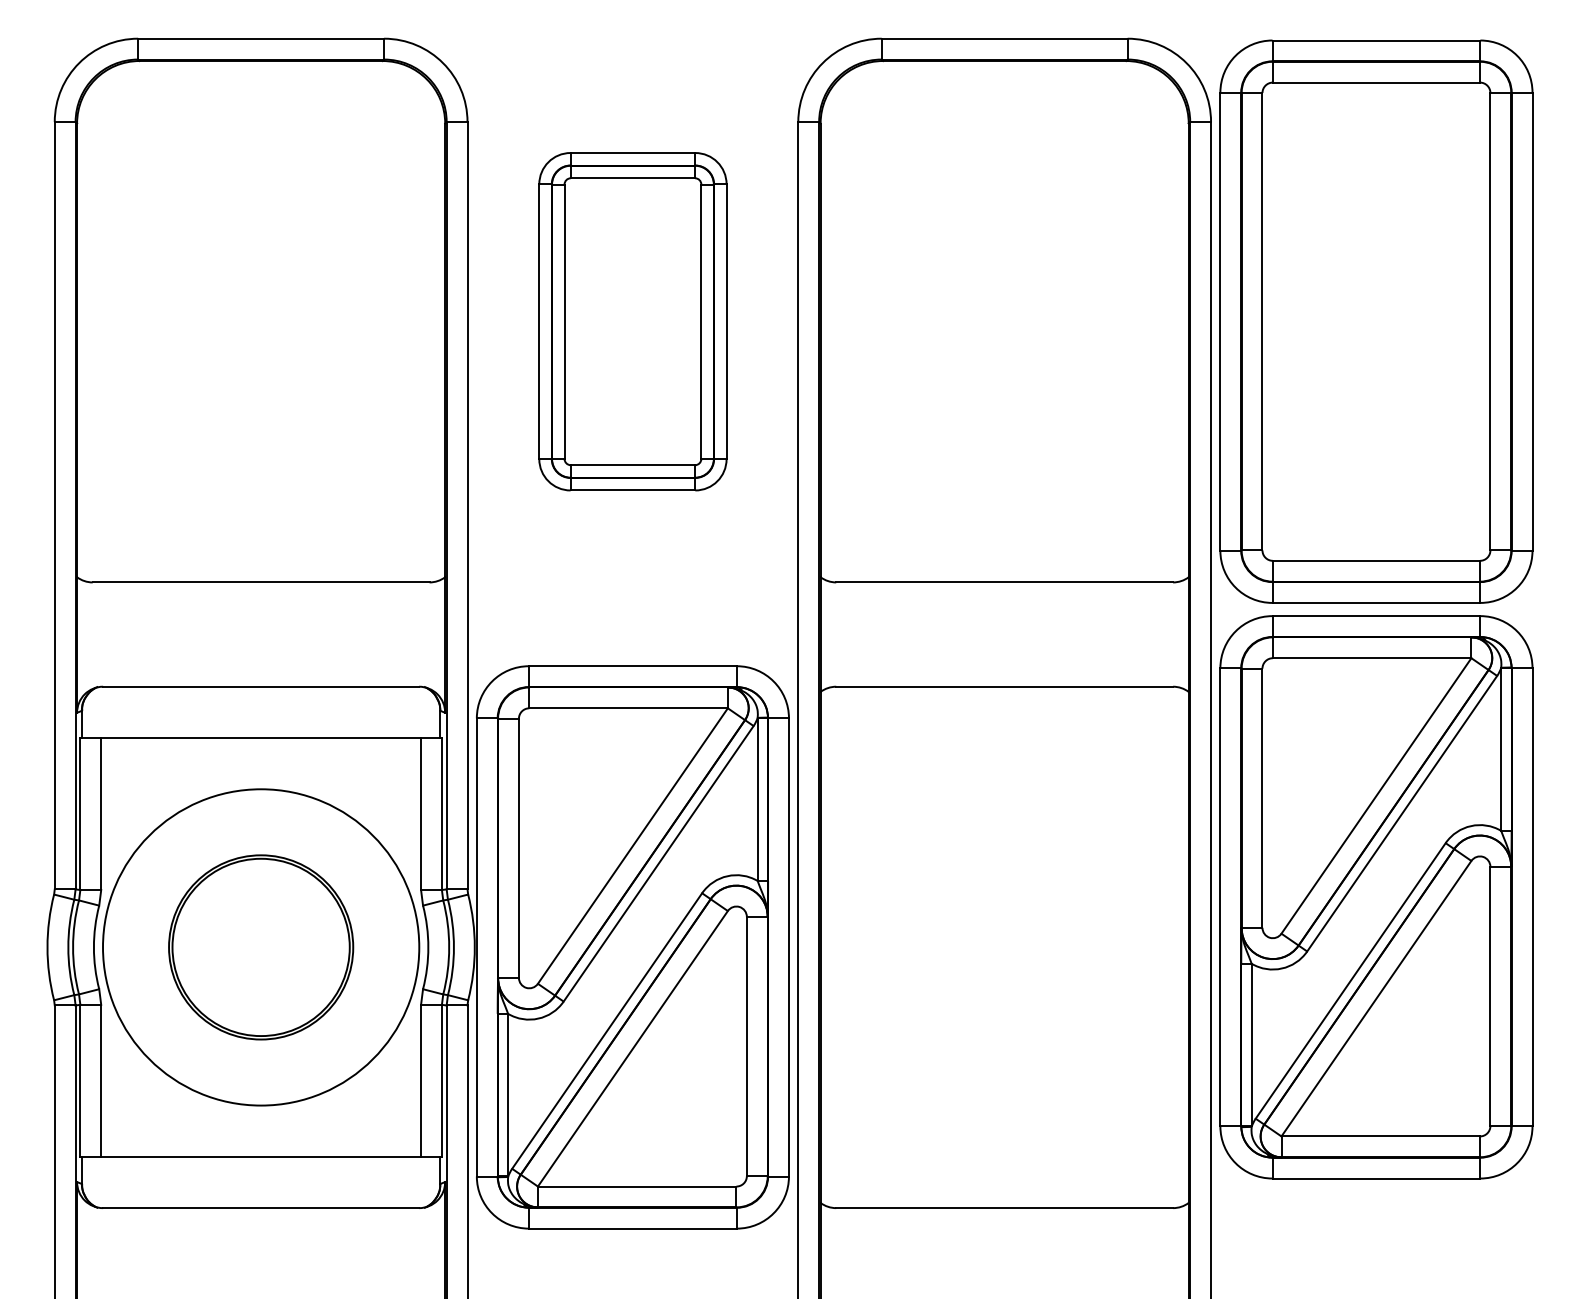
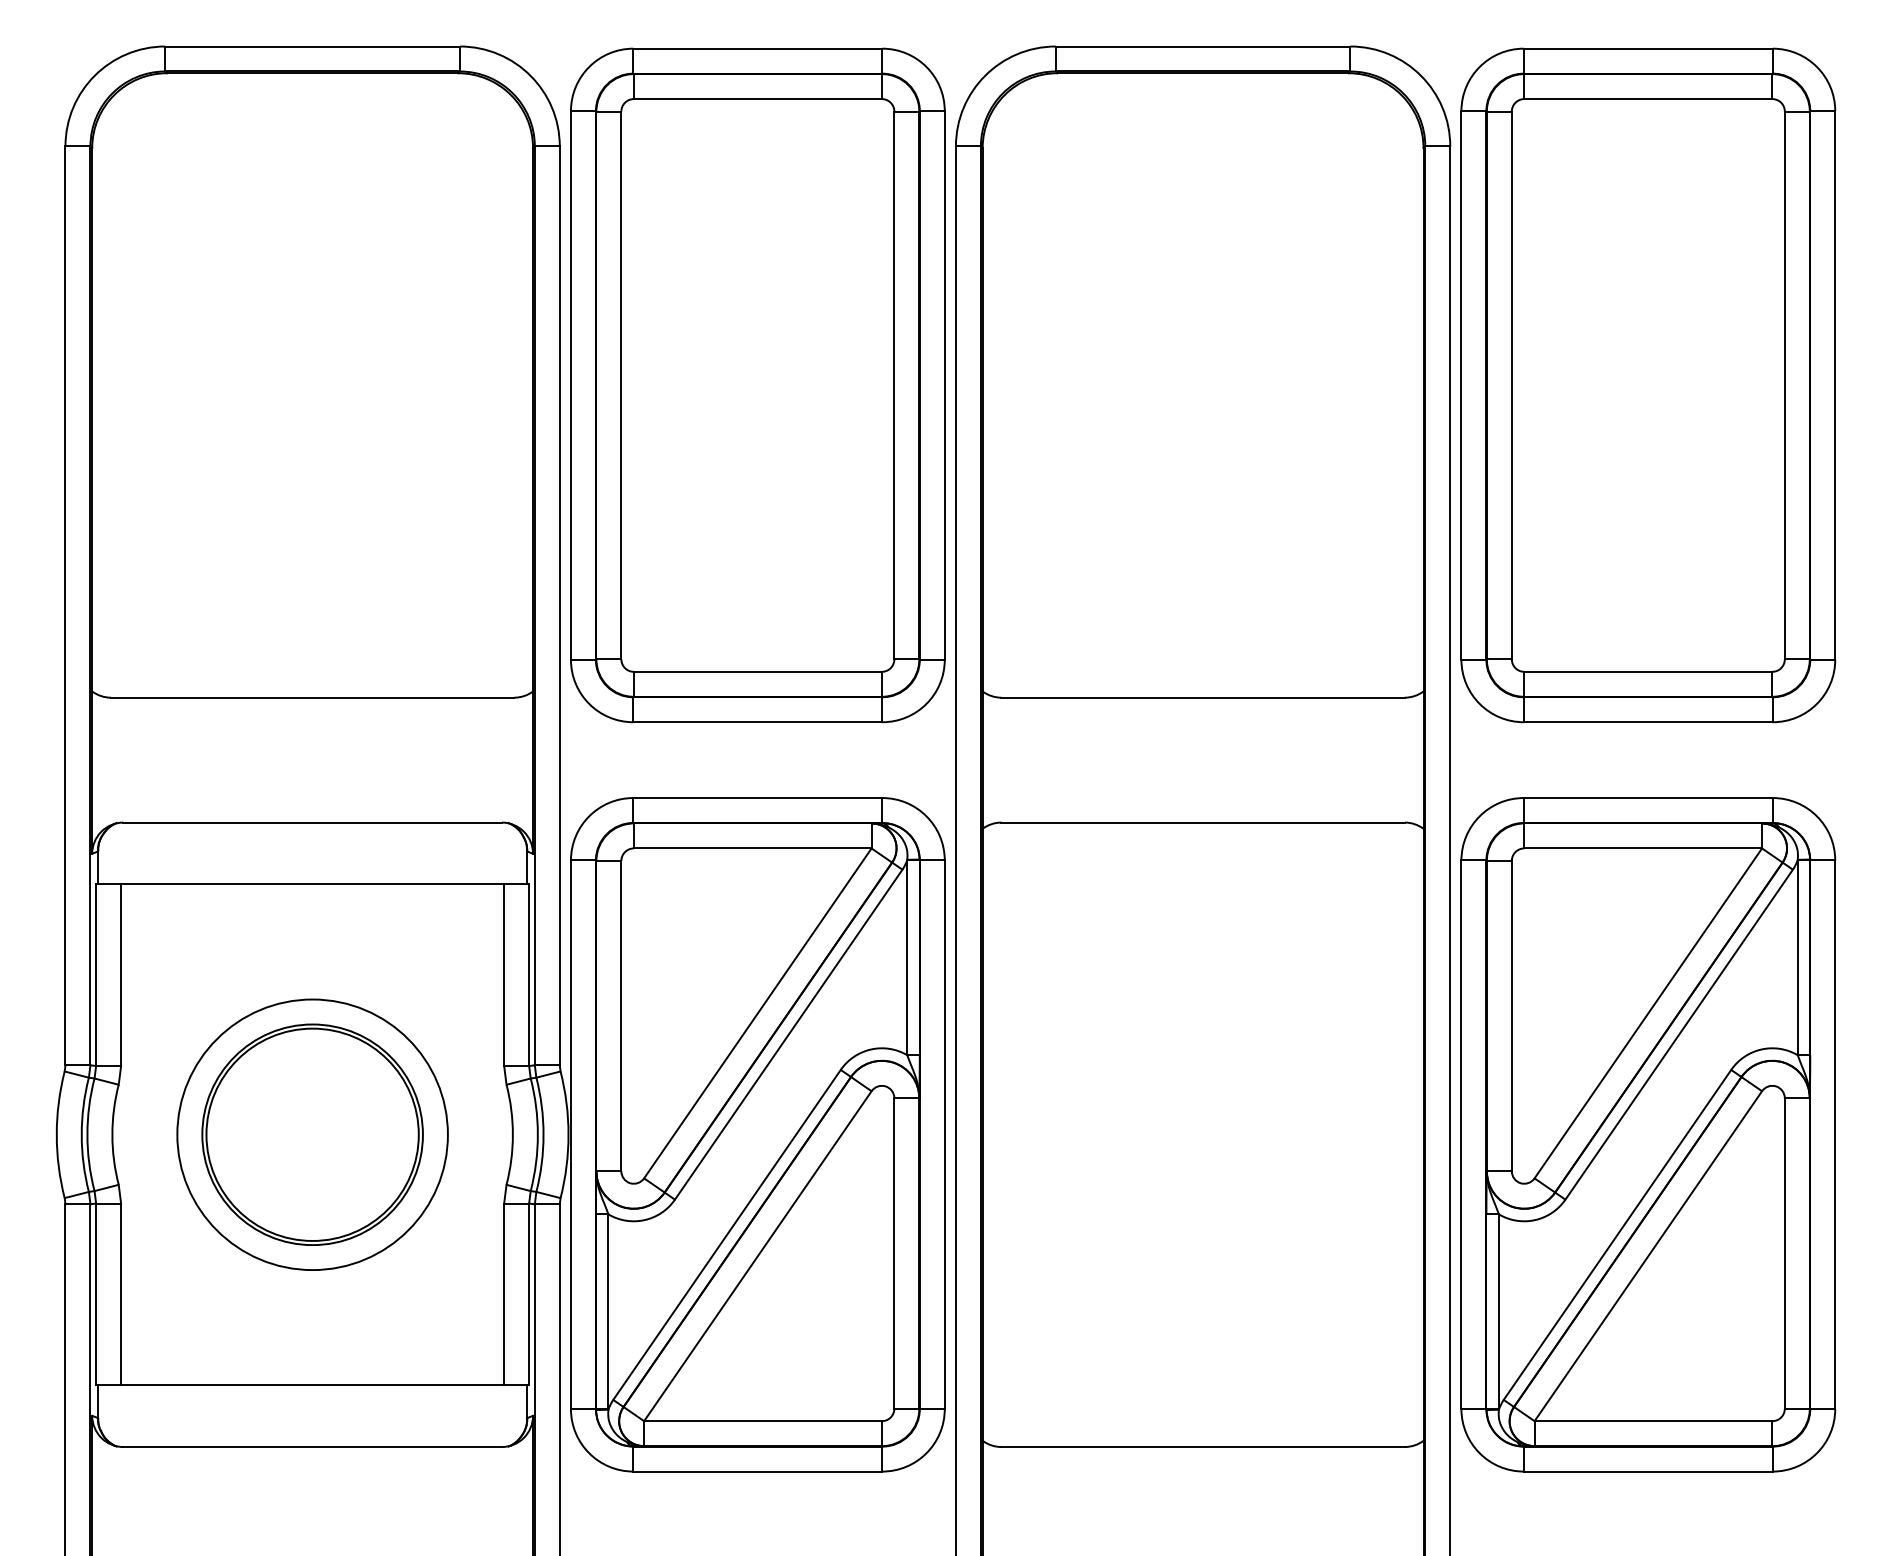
part: (632, 321) -> (757, 385), size x1.67
part: (1376, 897) -> (1648, 1134), moved
circle: (261, 947) -> (312, 1134), size x0.71

